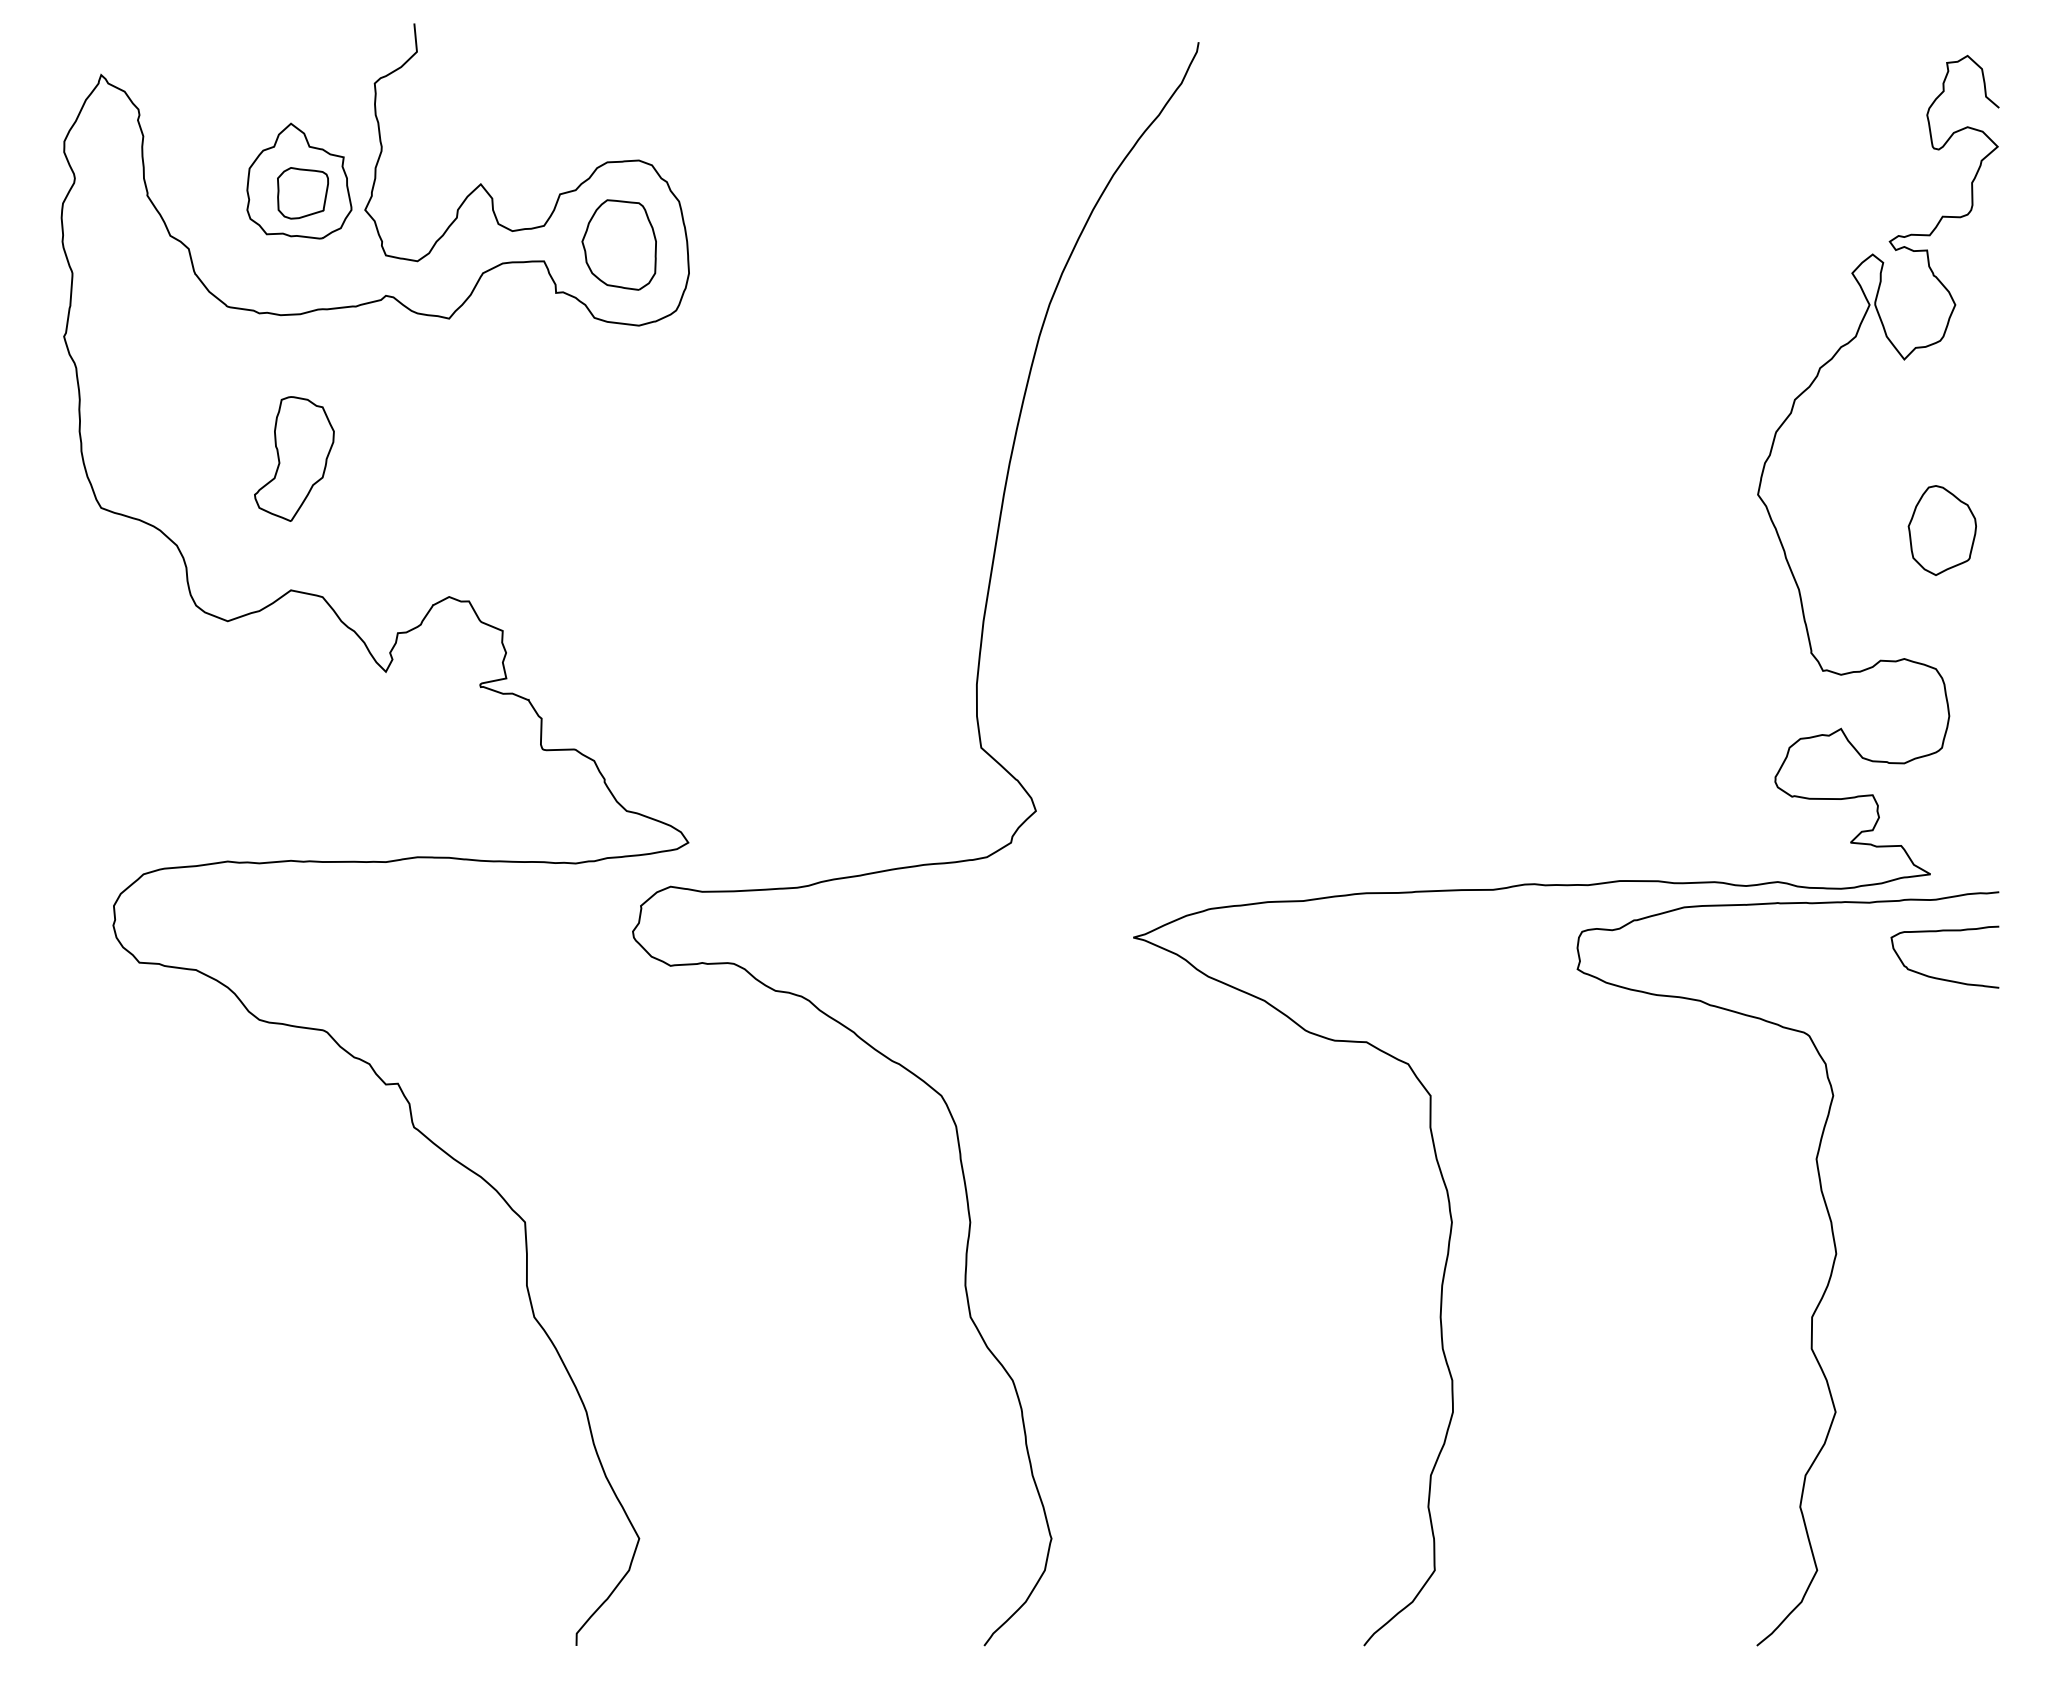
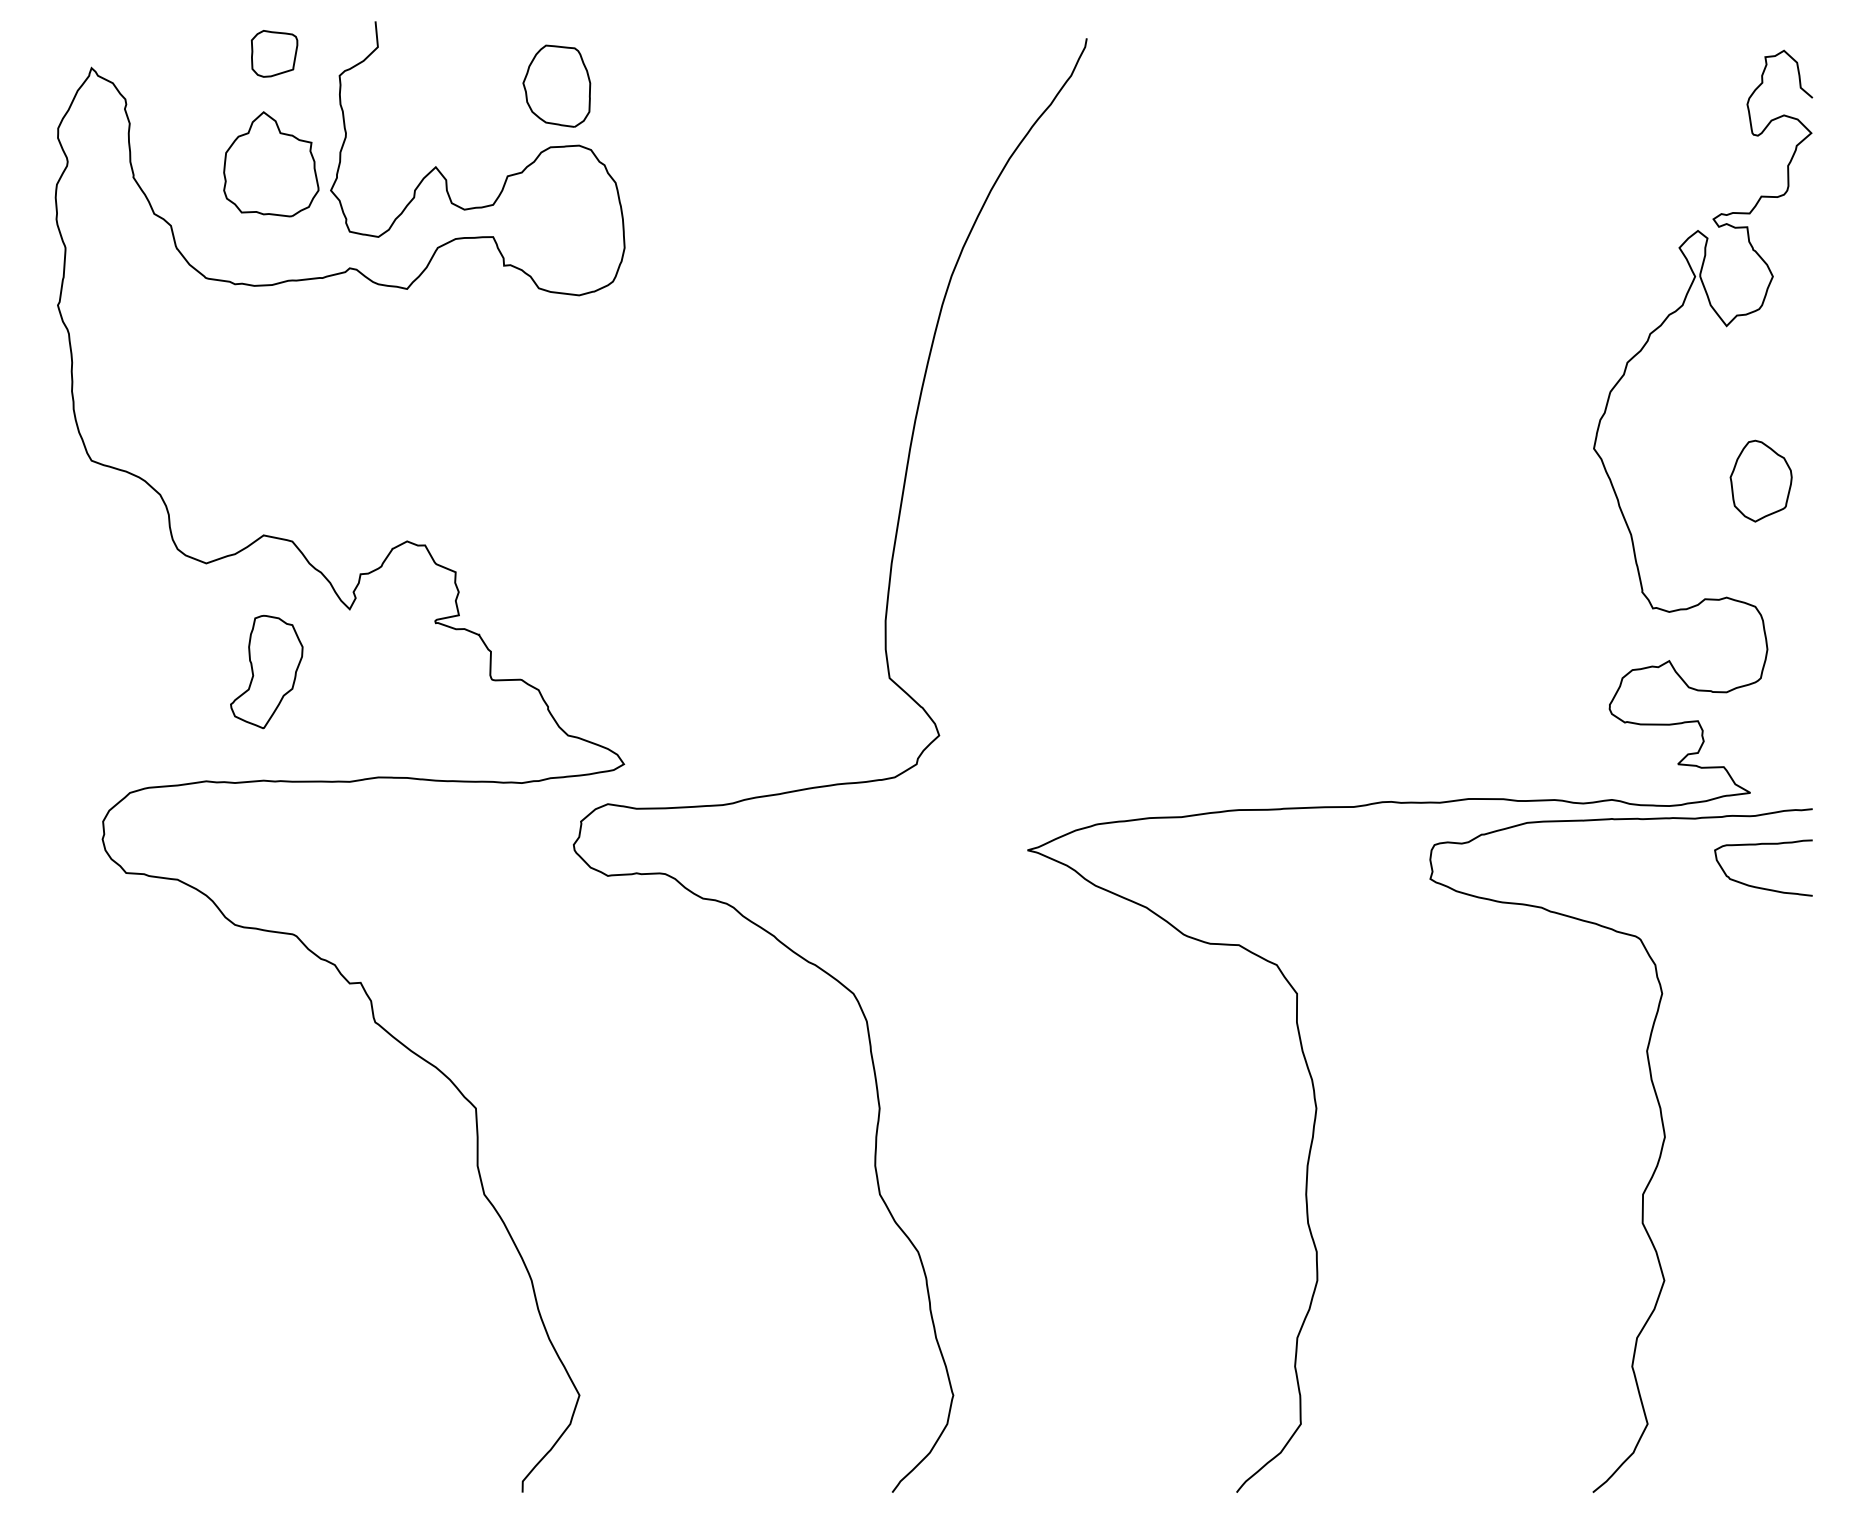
part: (302, 193) -> (274, 54), moved
part: (618, 244) -> (556, 85), moved
part: (294, 458) -> (266, 671), moved

